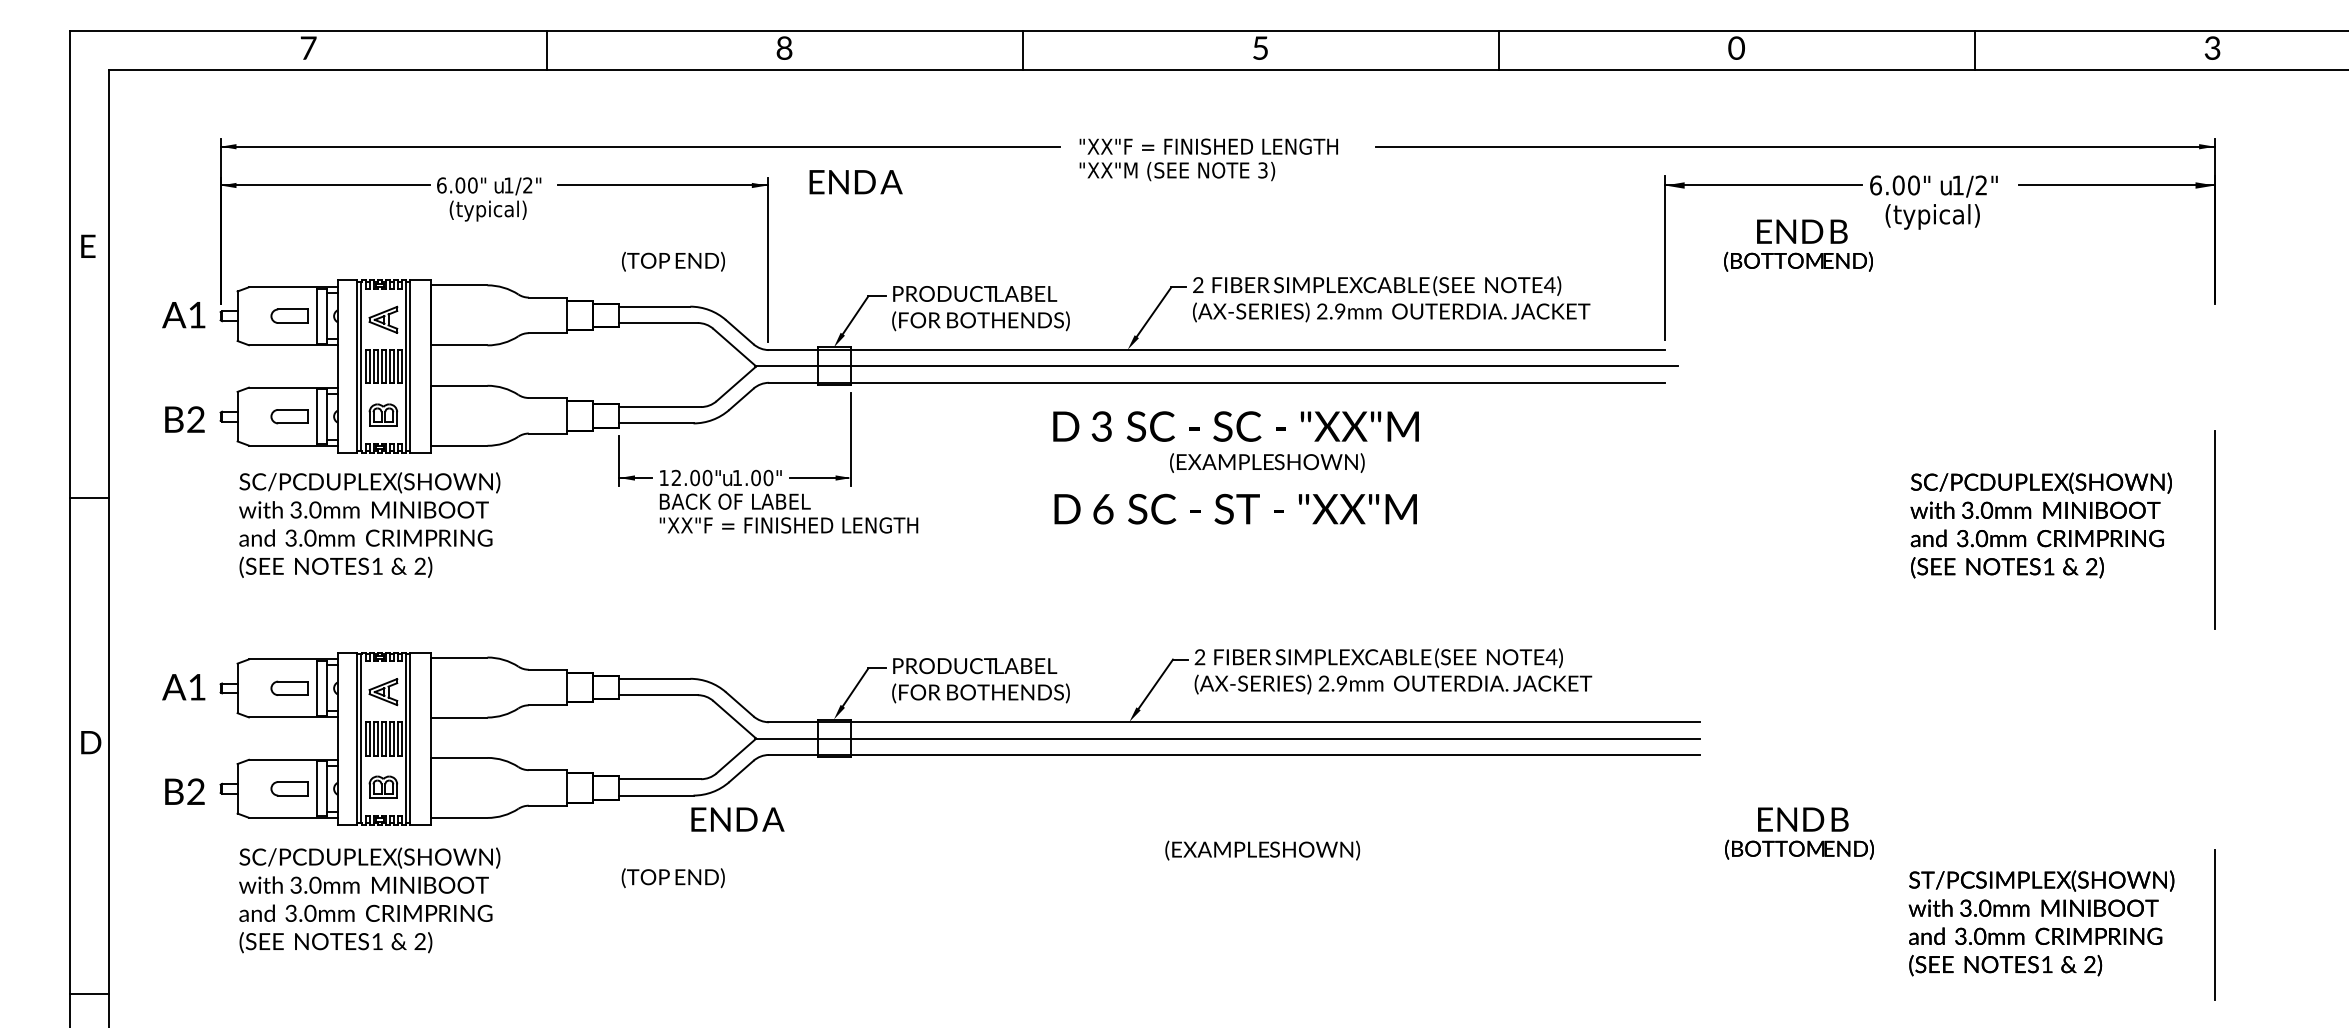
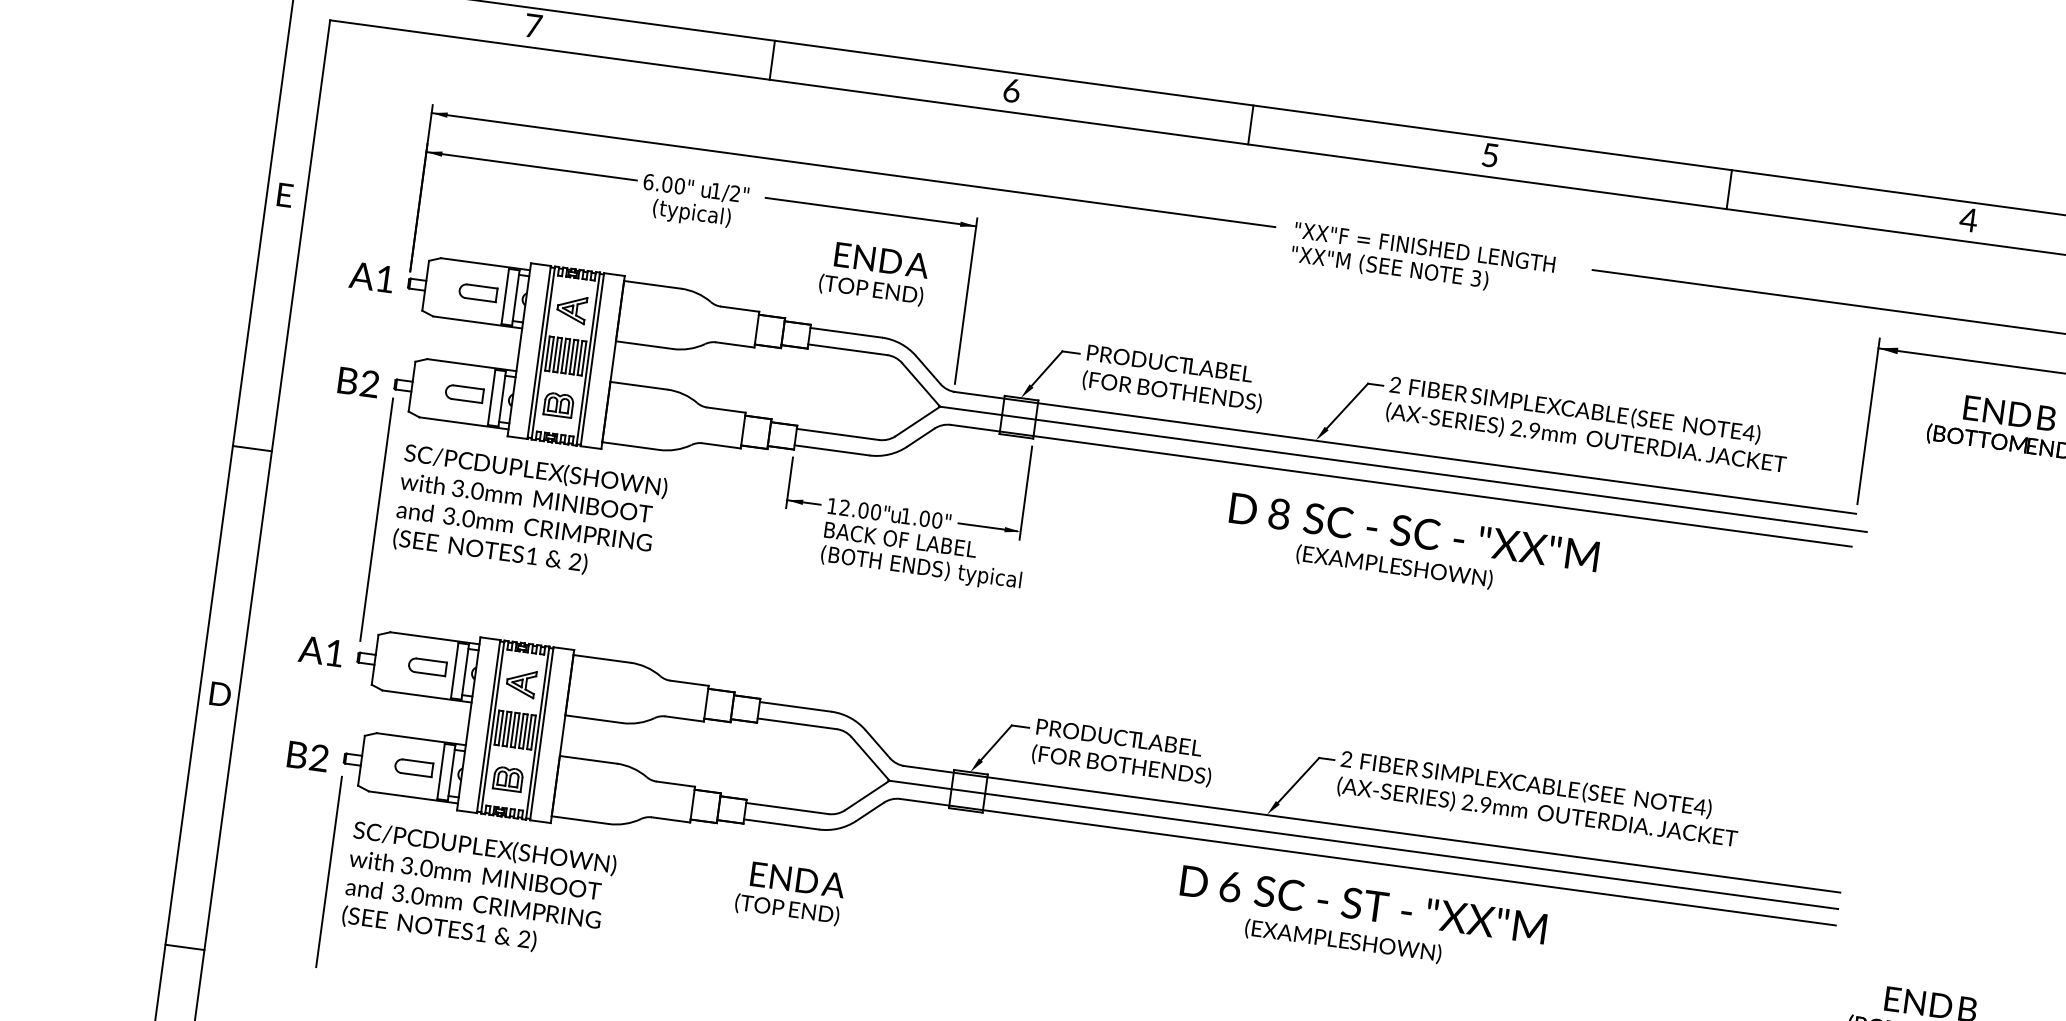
text: (784, 47) -> (1011, 89), 8 -> 6
text: (1736, 47) -> (1968, 219), 0 -> 4
text: (855, 182) -> (881, 260), moved
text: (1101, 426) -> (1279, 513), 3 -> 8
text: (1267, 462) -> (1394, 566), moved
text: (1235, 508) -> (1363, 904), moved
text: (788, 526) -> (950, 571), "XX"F = FINISHED LENGTH -> (BOTH ENDS) typical
line: (220, 550) -> (376, 518), added
text: (737, 819) -> (797, 879), moved
text: (1262, 850) -> (1343, 941), moved
line: (220, 901) -> (328, 871), added

